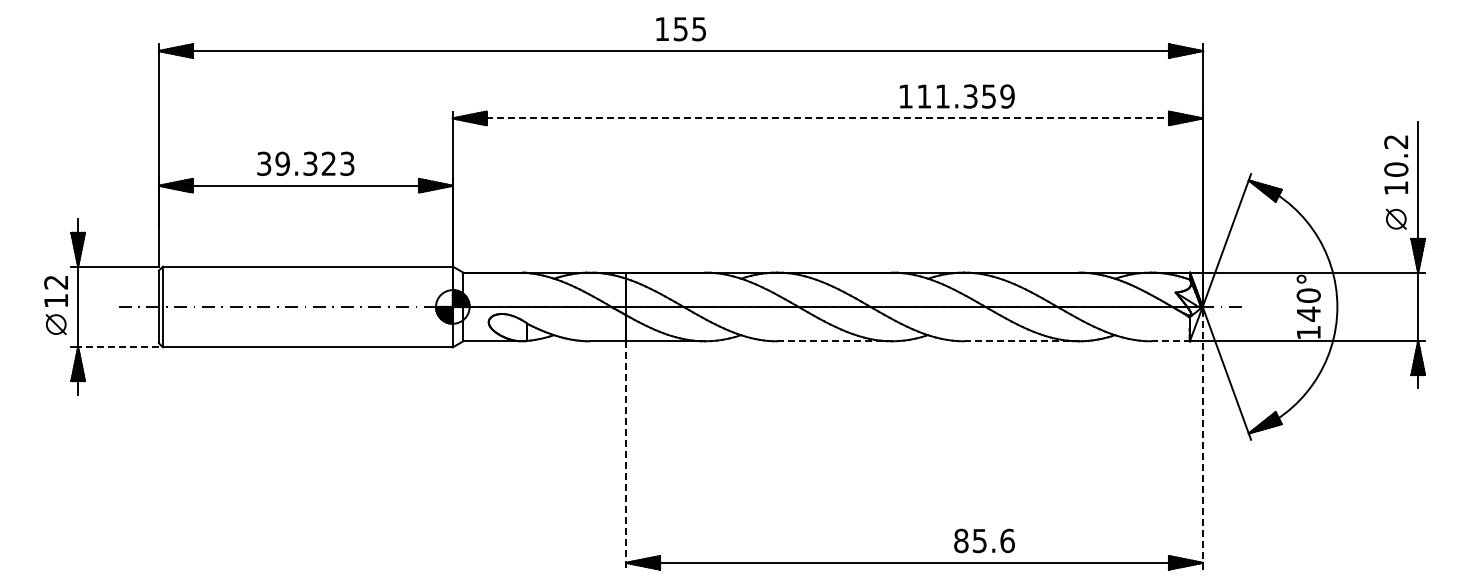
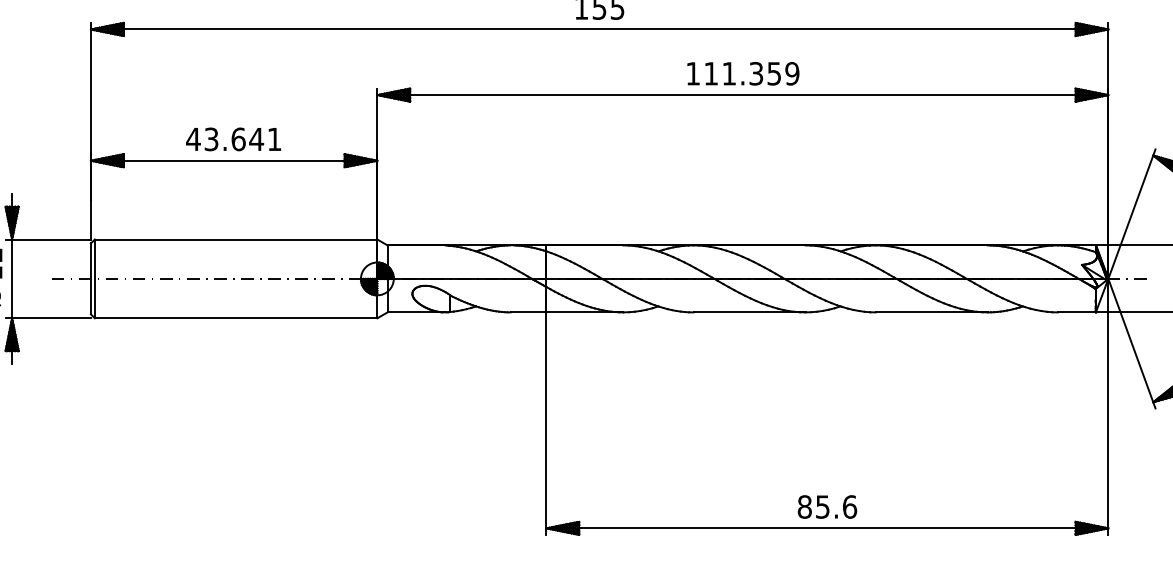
text: (956, 96) -> (742, 73), moved
line: (827, 118) -> (742, 95), dashed -> solid
text: (305, 163) -> (233, 139), 39.323 -> 43.641
line: (835, 341) -> (750, 312), dashed -> solid
line: (1022, 341) -> (932, 312), dashed -> solid
line: (1170, 341) -> (1076, 312), dashed -> solid
line: (118, 347) -> (51, 318), dashed -> solid
line: (1202, 437) -> (1108, 406), dashed -> solid
line: (626, 455) -> (546, 423), dashed -> solid
text: (984, 540) -> (827, 506), moved

